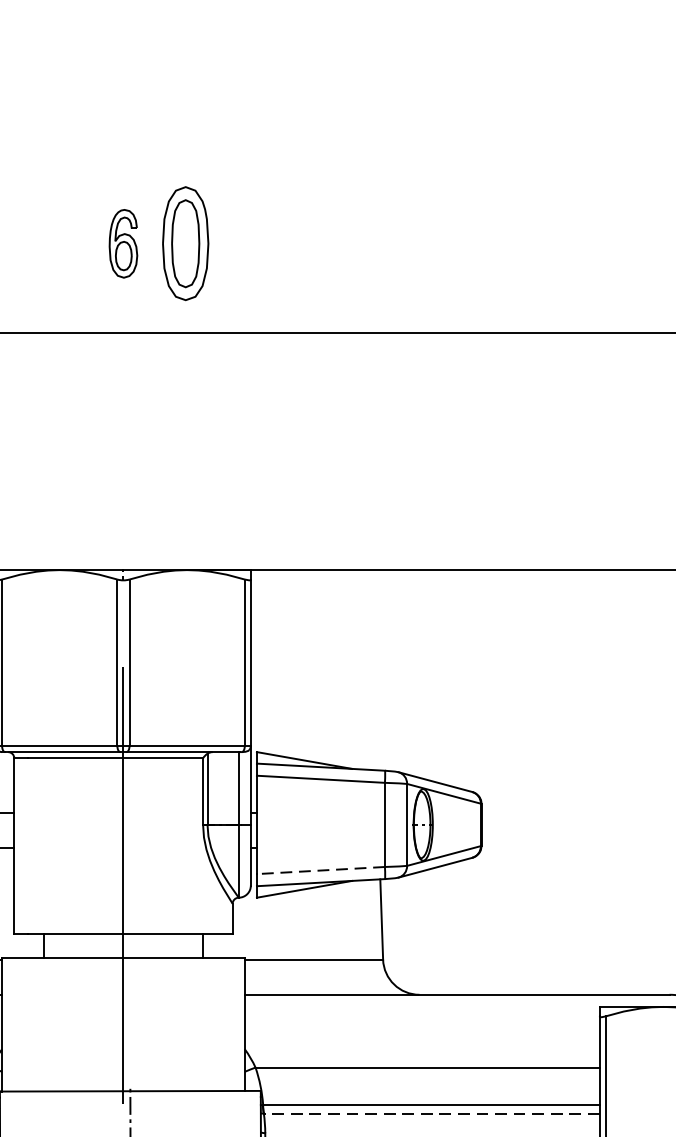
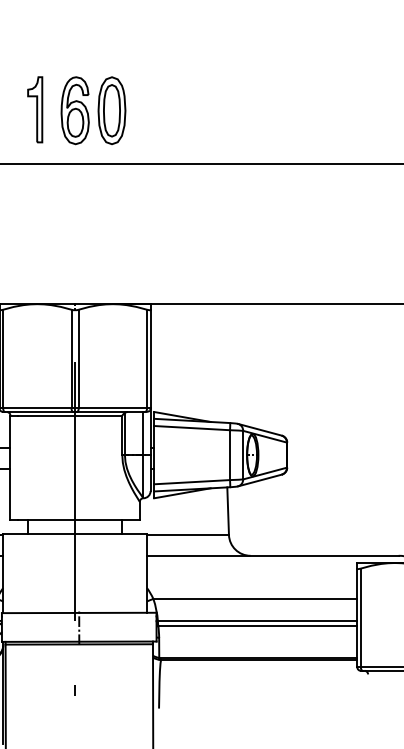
part: (56, 241) -> (35, 109), added
part: (122, 243) -> (74, 110), size x1.67
line: (321, 871) -> (192, 482), dashed -> solid
line: (431, 1114) -> (257, 626), dashed -> solid

